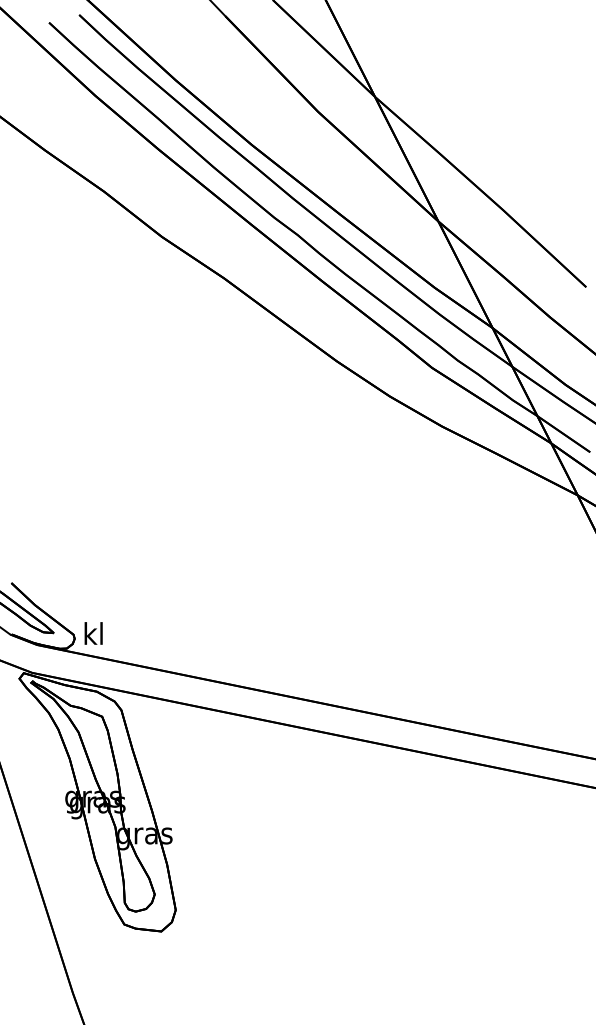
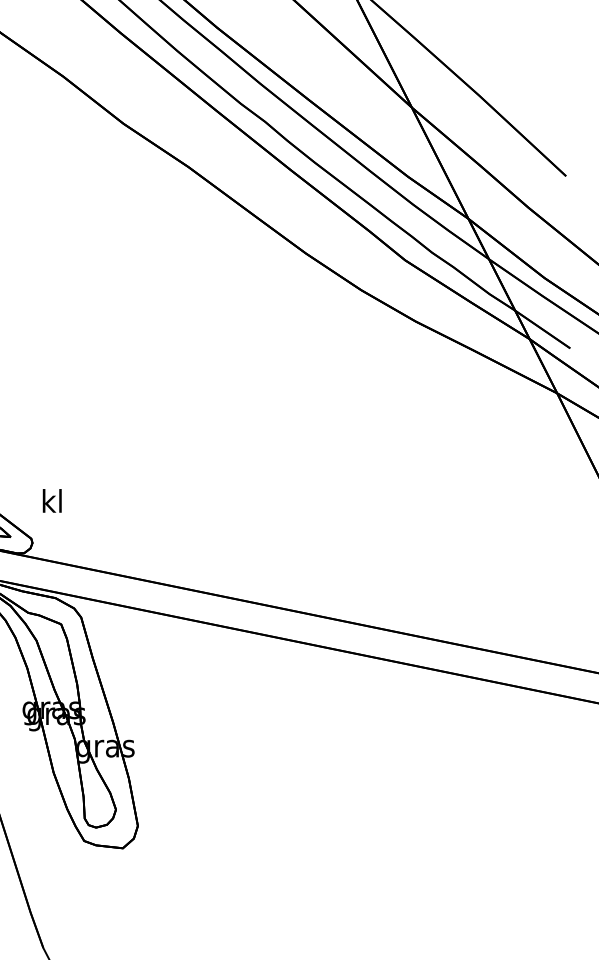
text: (93, 633) -> (52, 500), moved

